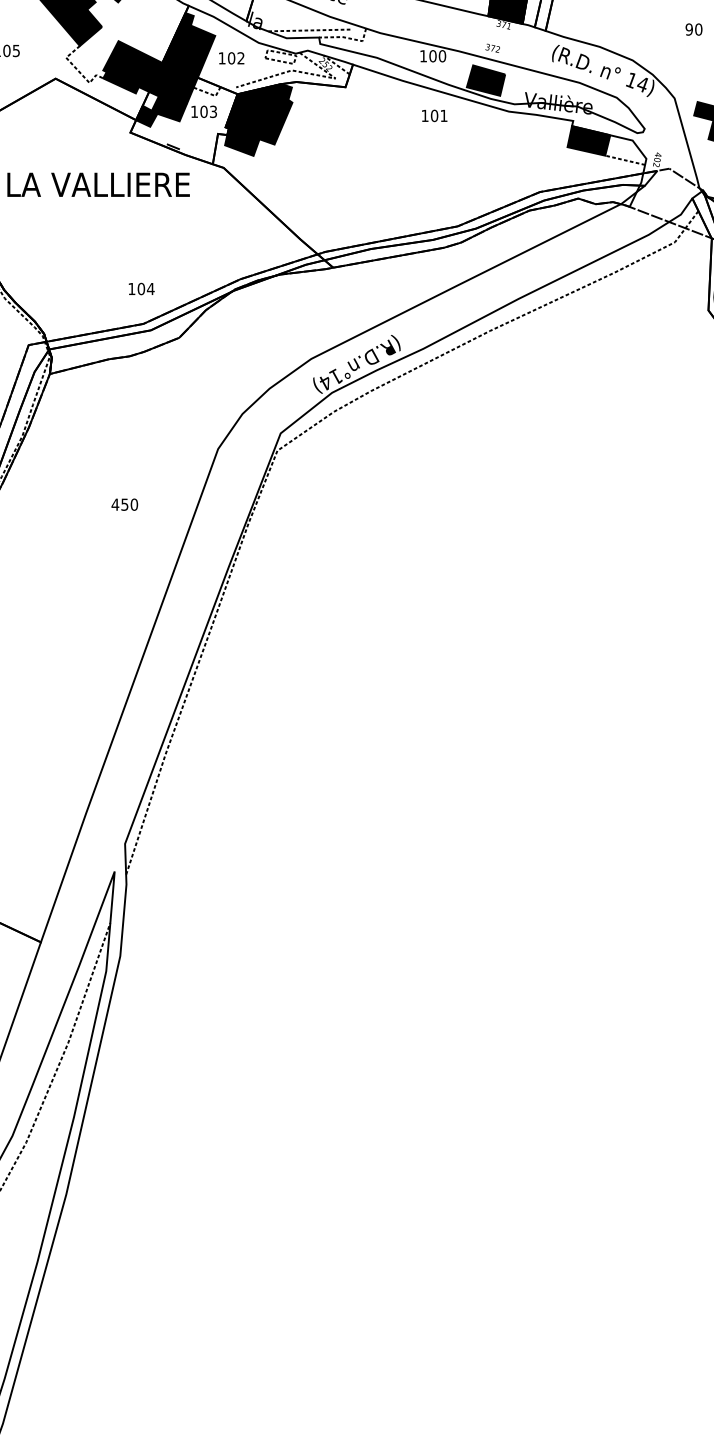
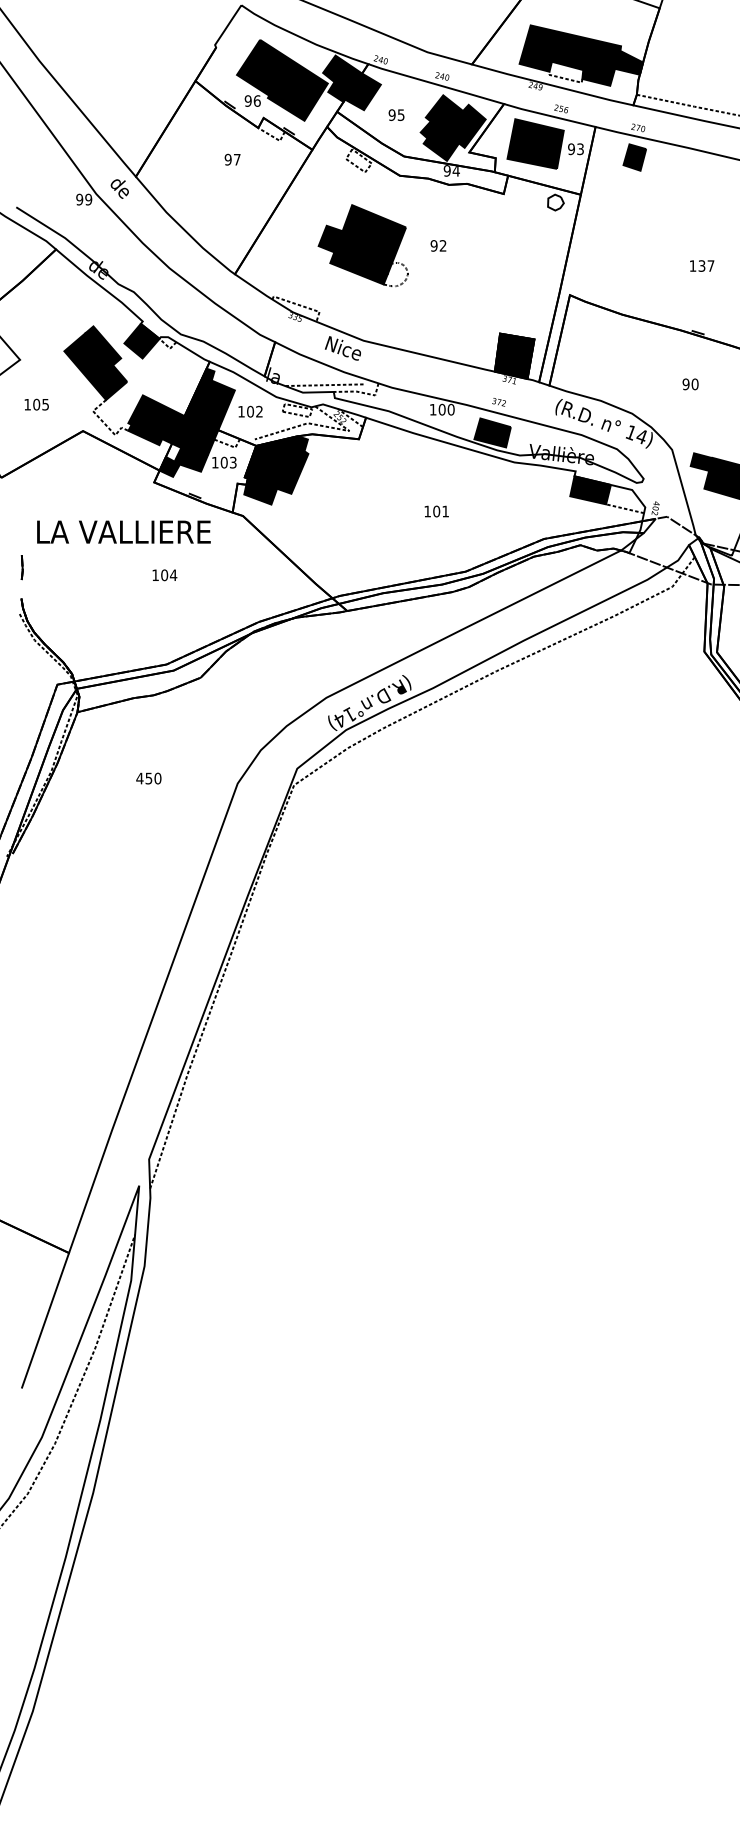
text: (434, 115) -> (436, 511), moved
text: (141, 289) -> (164, 575), moved
text: (124, 504) -> (148, 778), moved

